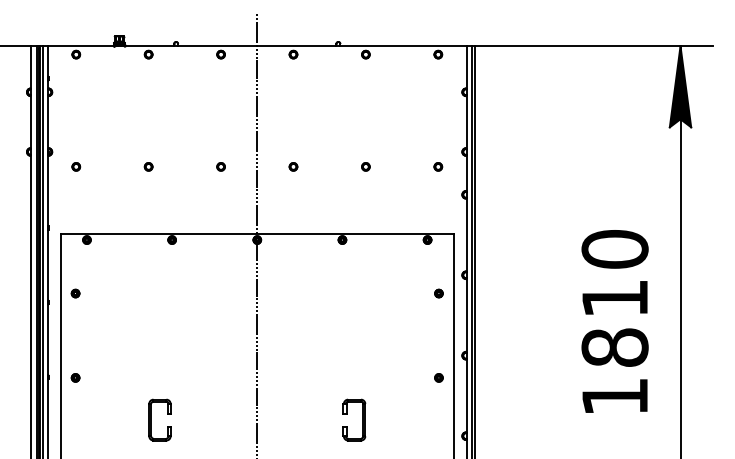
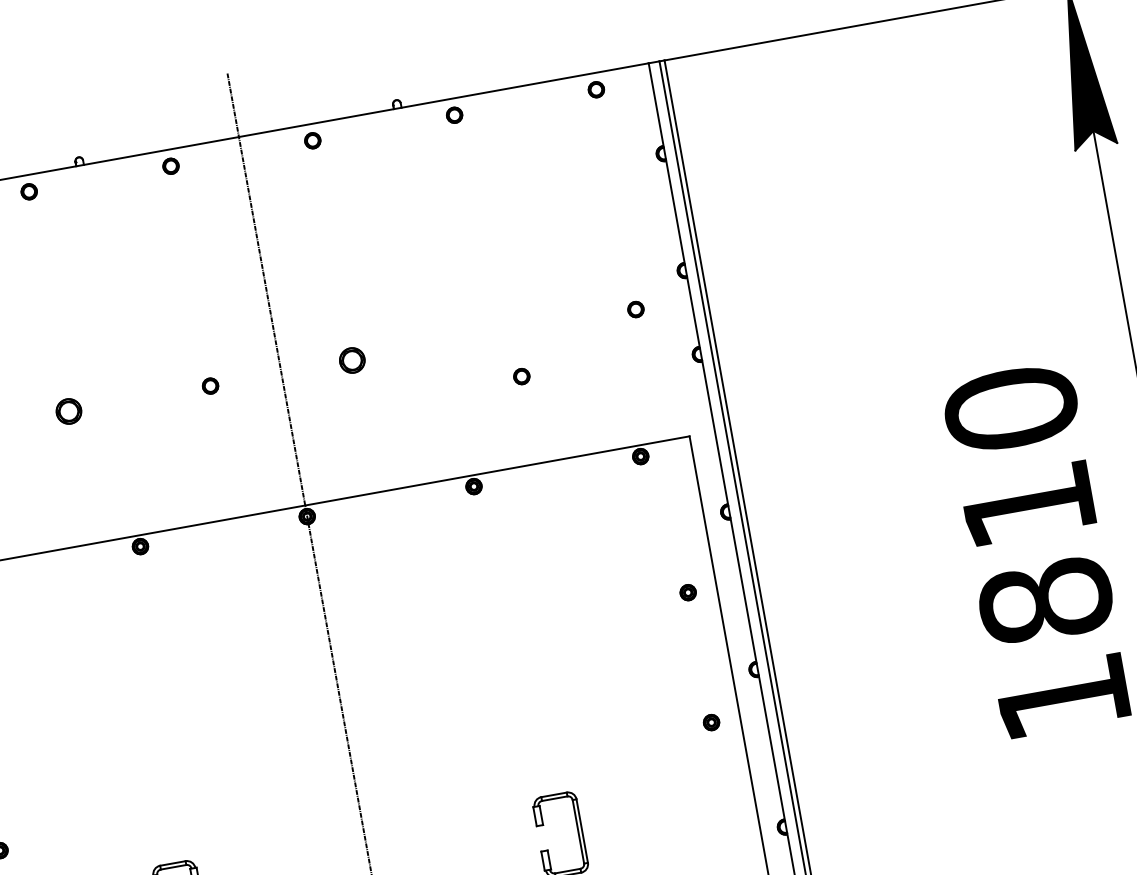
part: (148, 166) -> (68, 410), size x1.6
part: (293, 166) -> (352, 359), size x1.6
part: (365, 166) -> (520, 375), moved
part: (438, 293) -> (687, 592), moved

